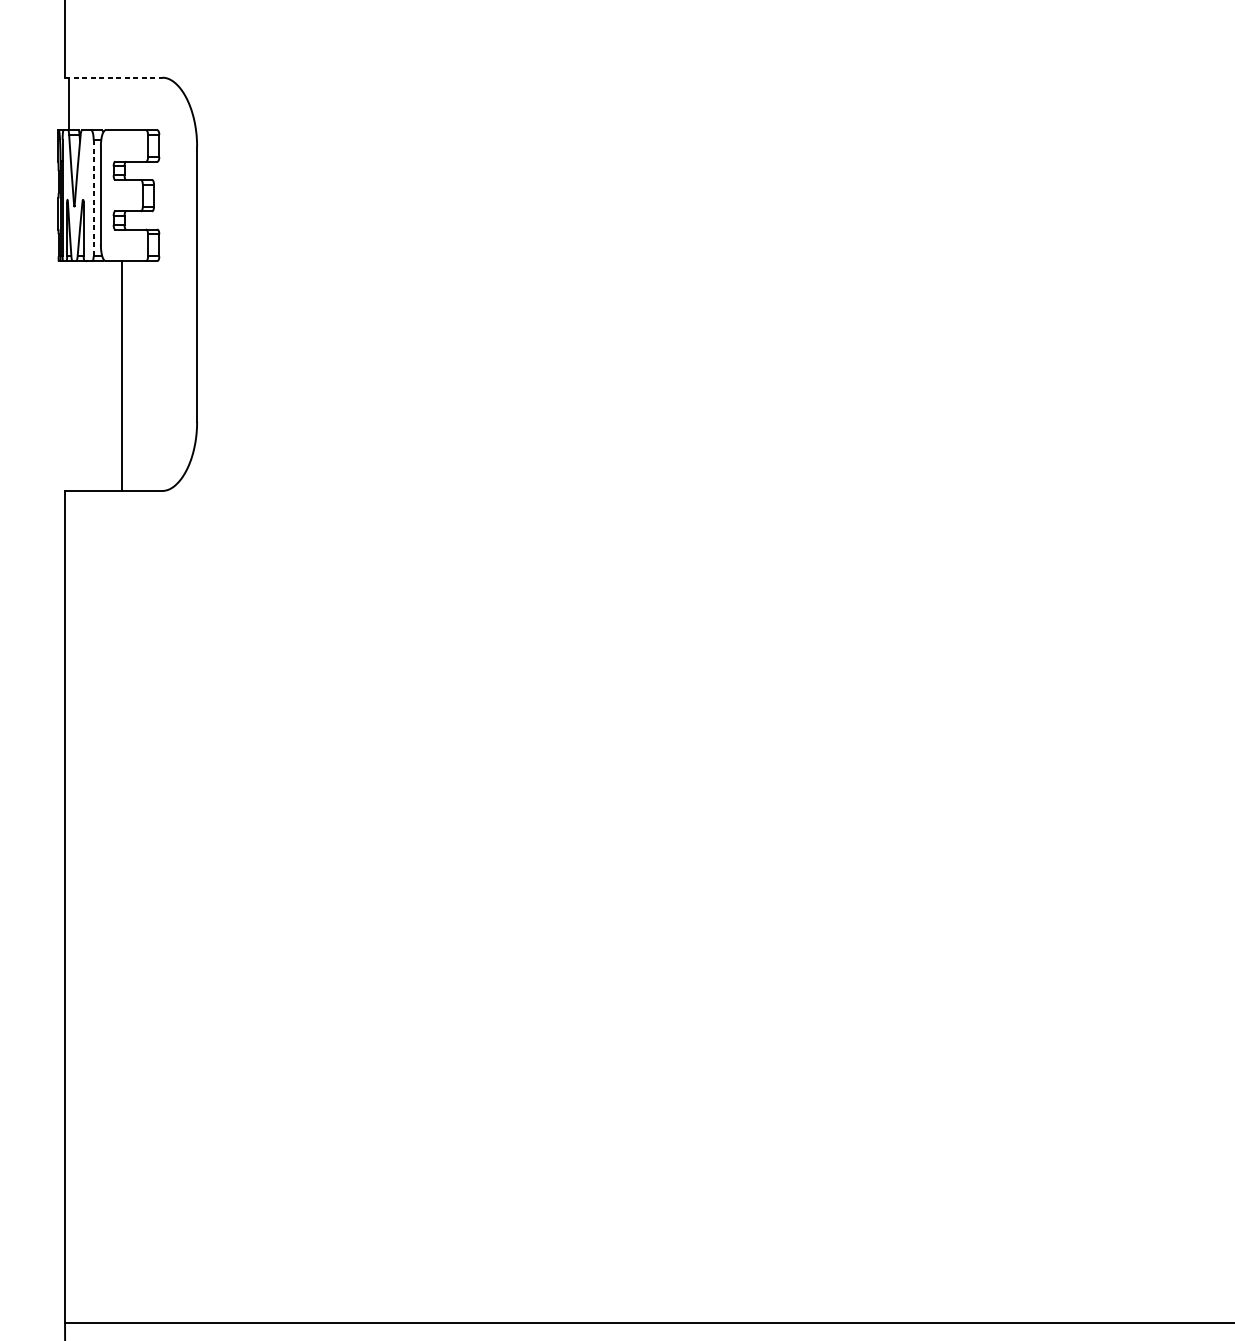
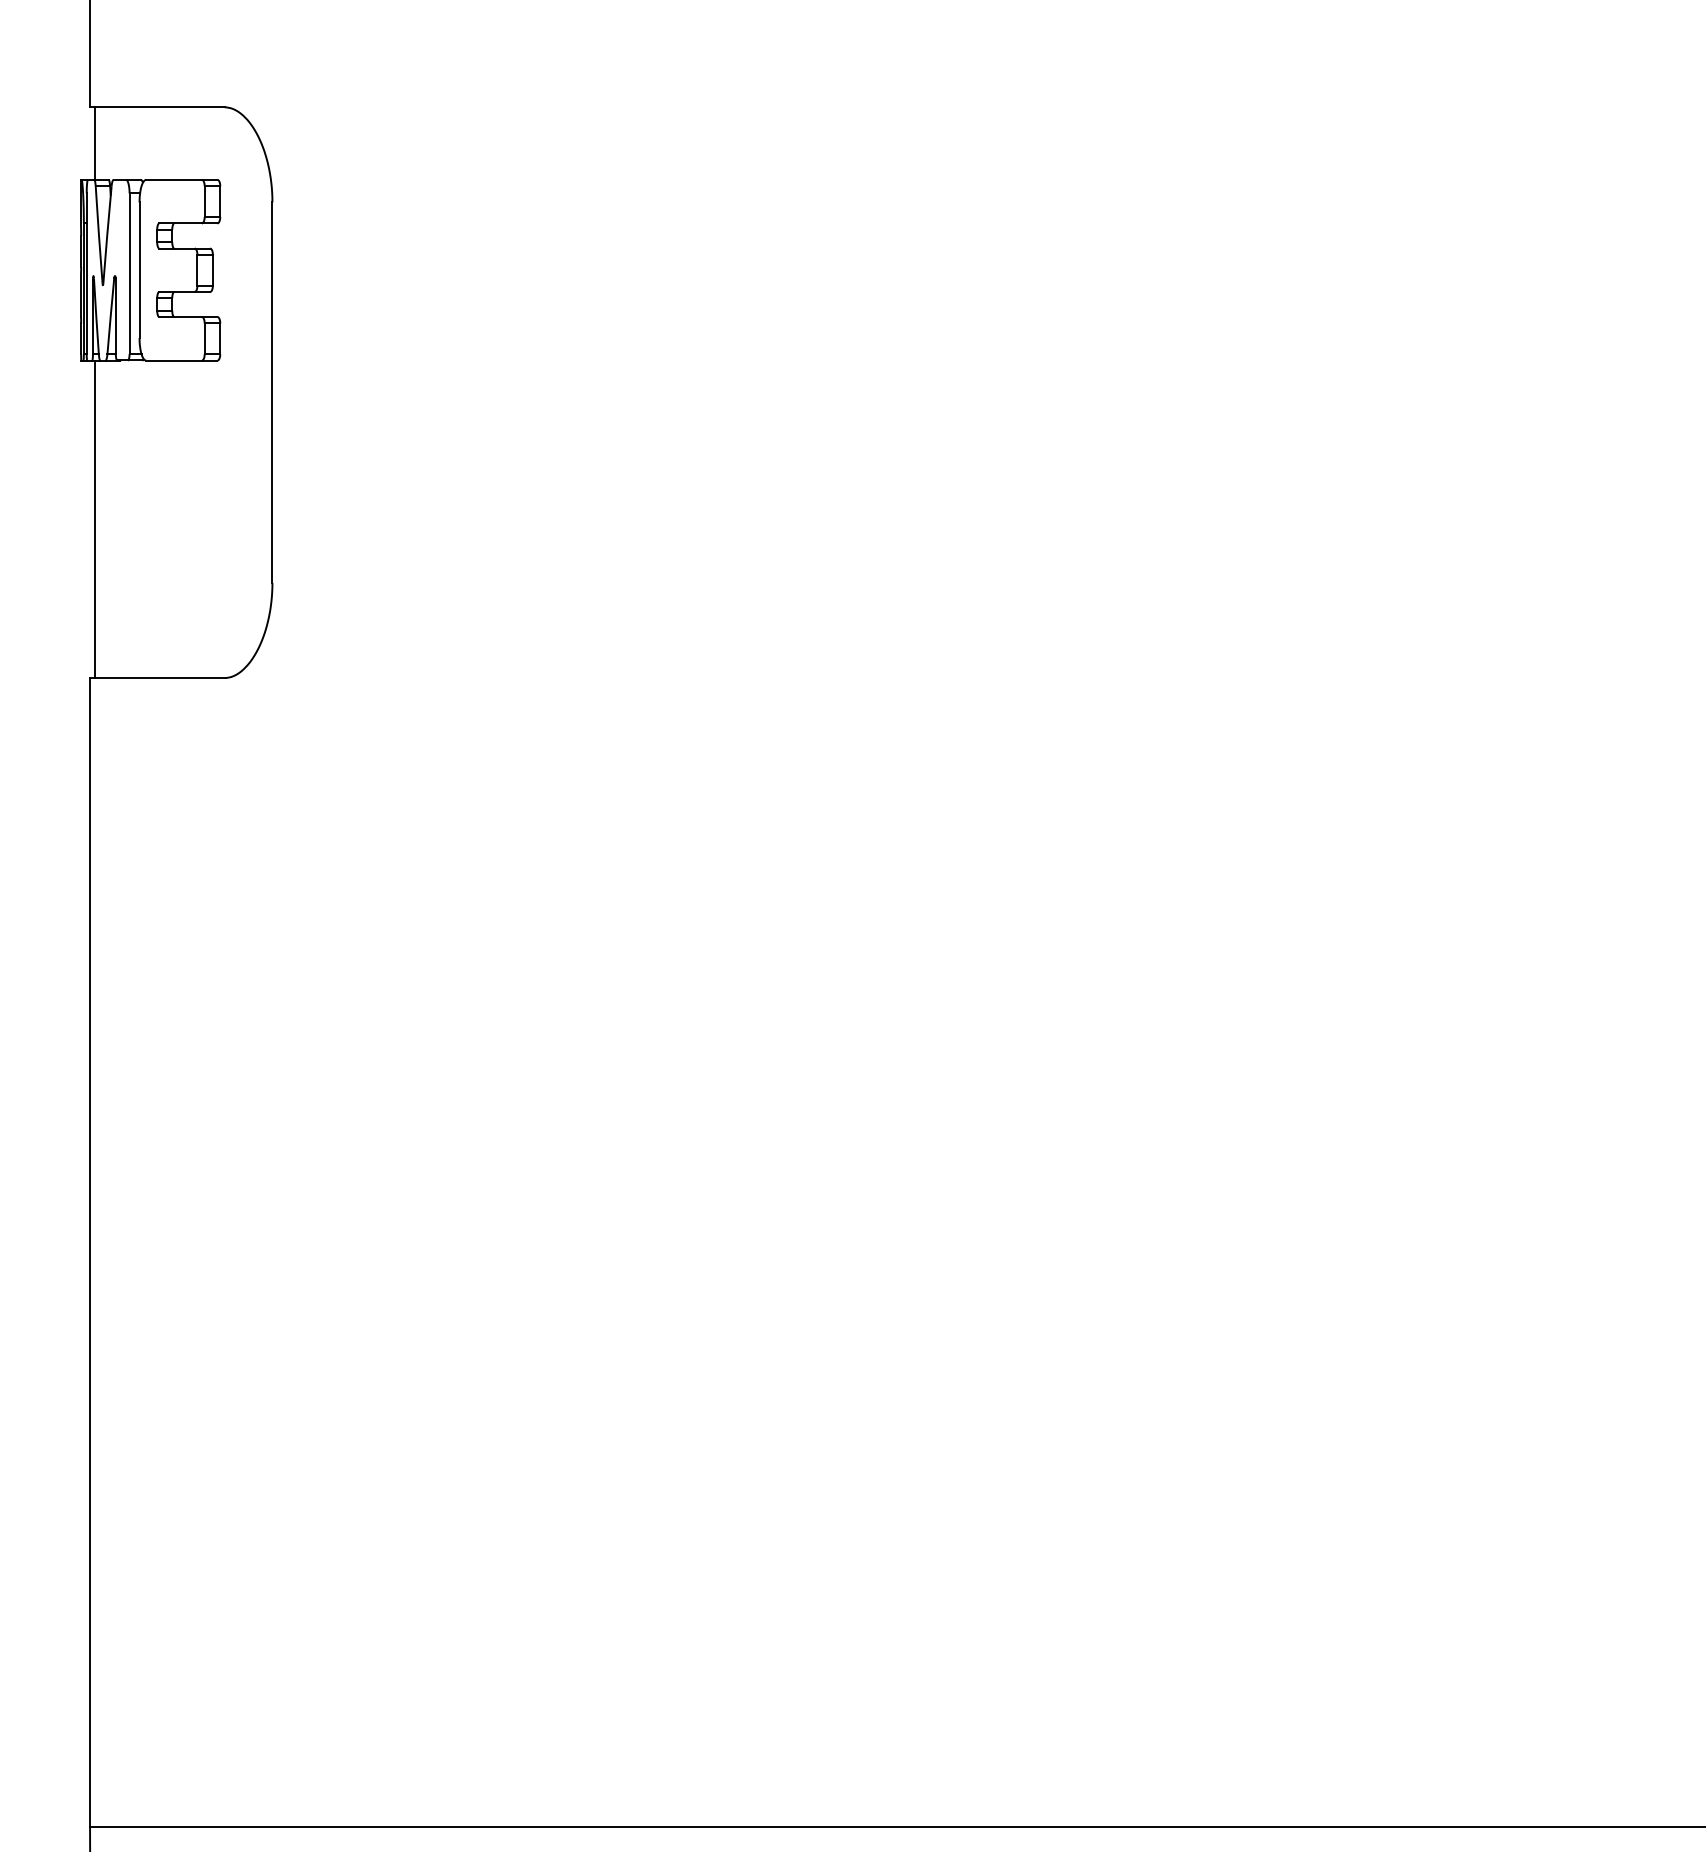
line: (113, 77) -> (157, 107), dashed -> solid
line: (93, 198) -> (129, 274), dashed -> solid
line: (121, 376) -> (94, 519), moved

